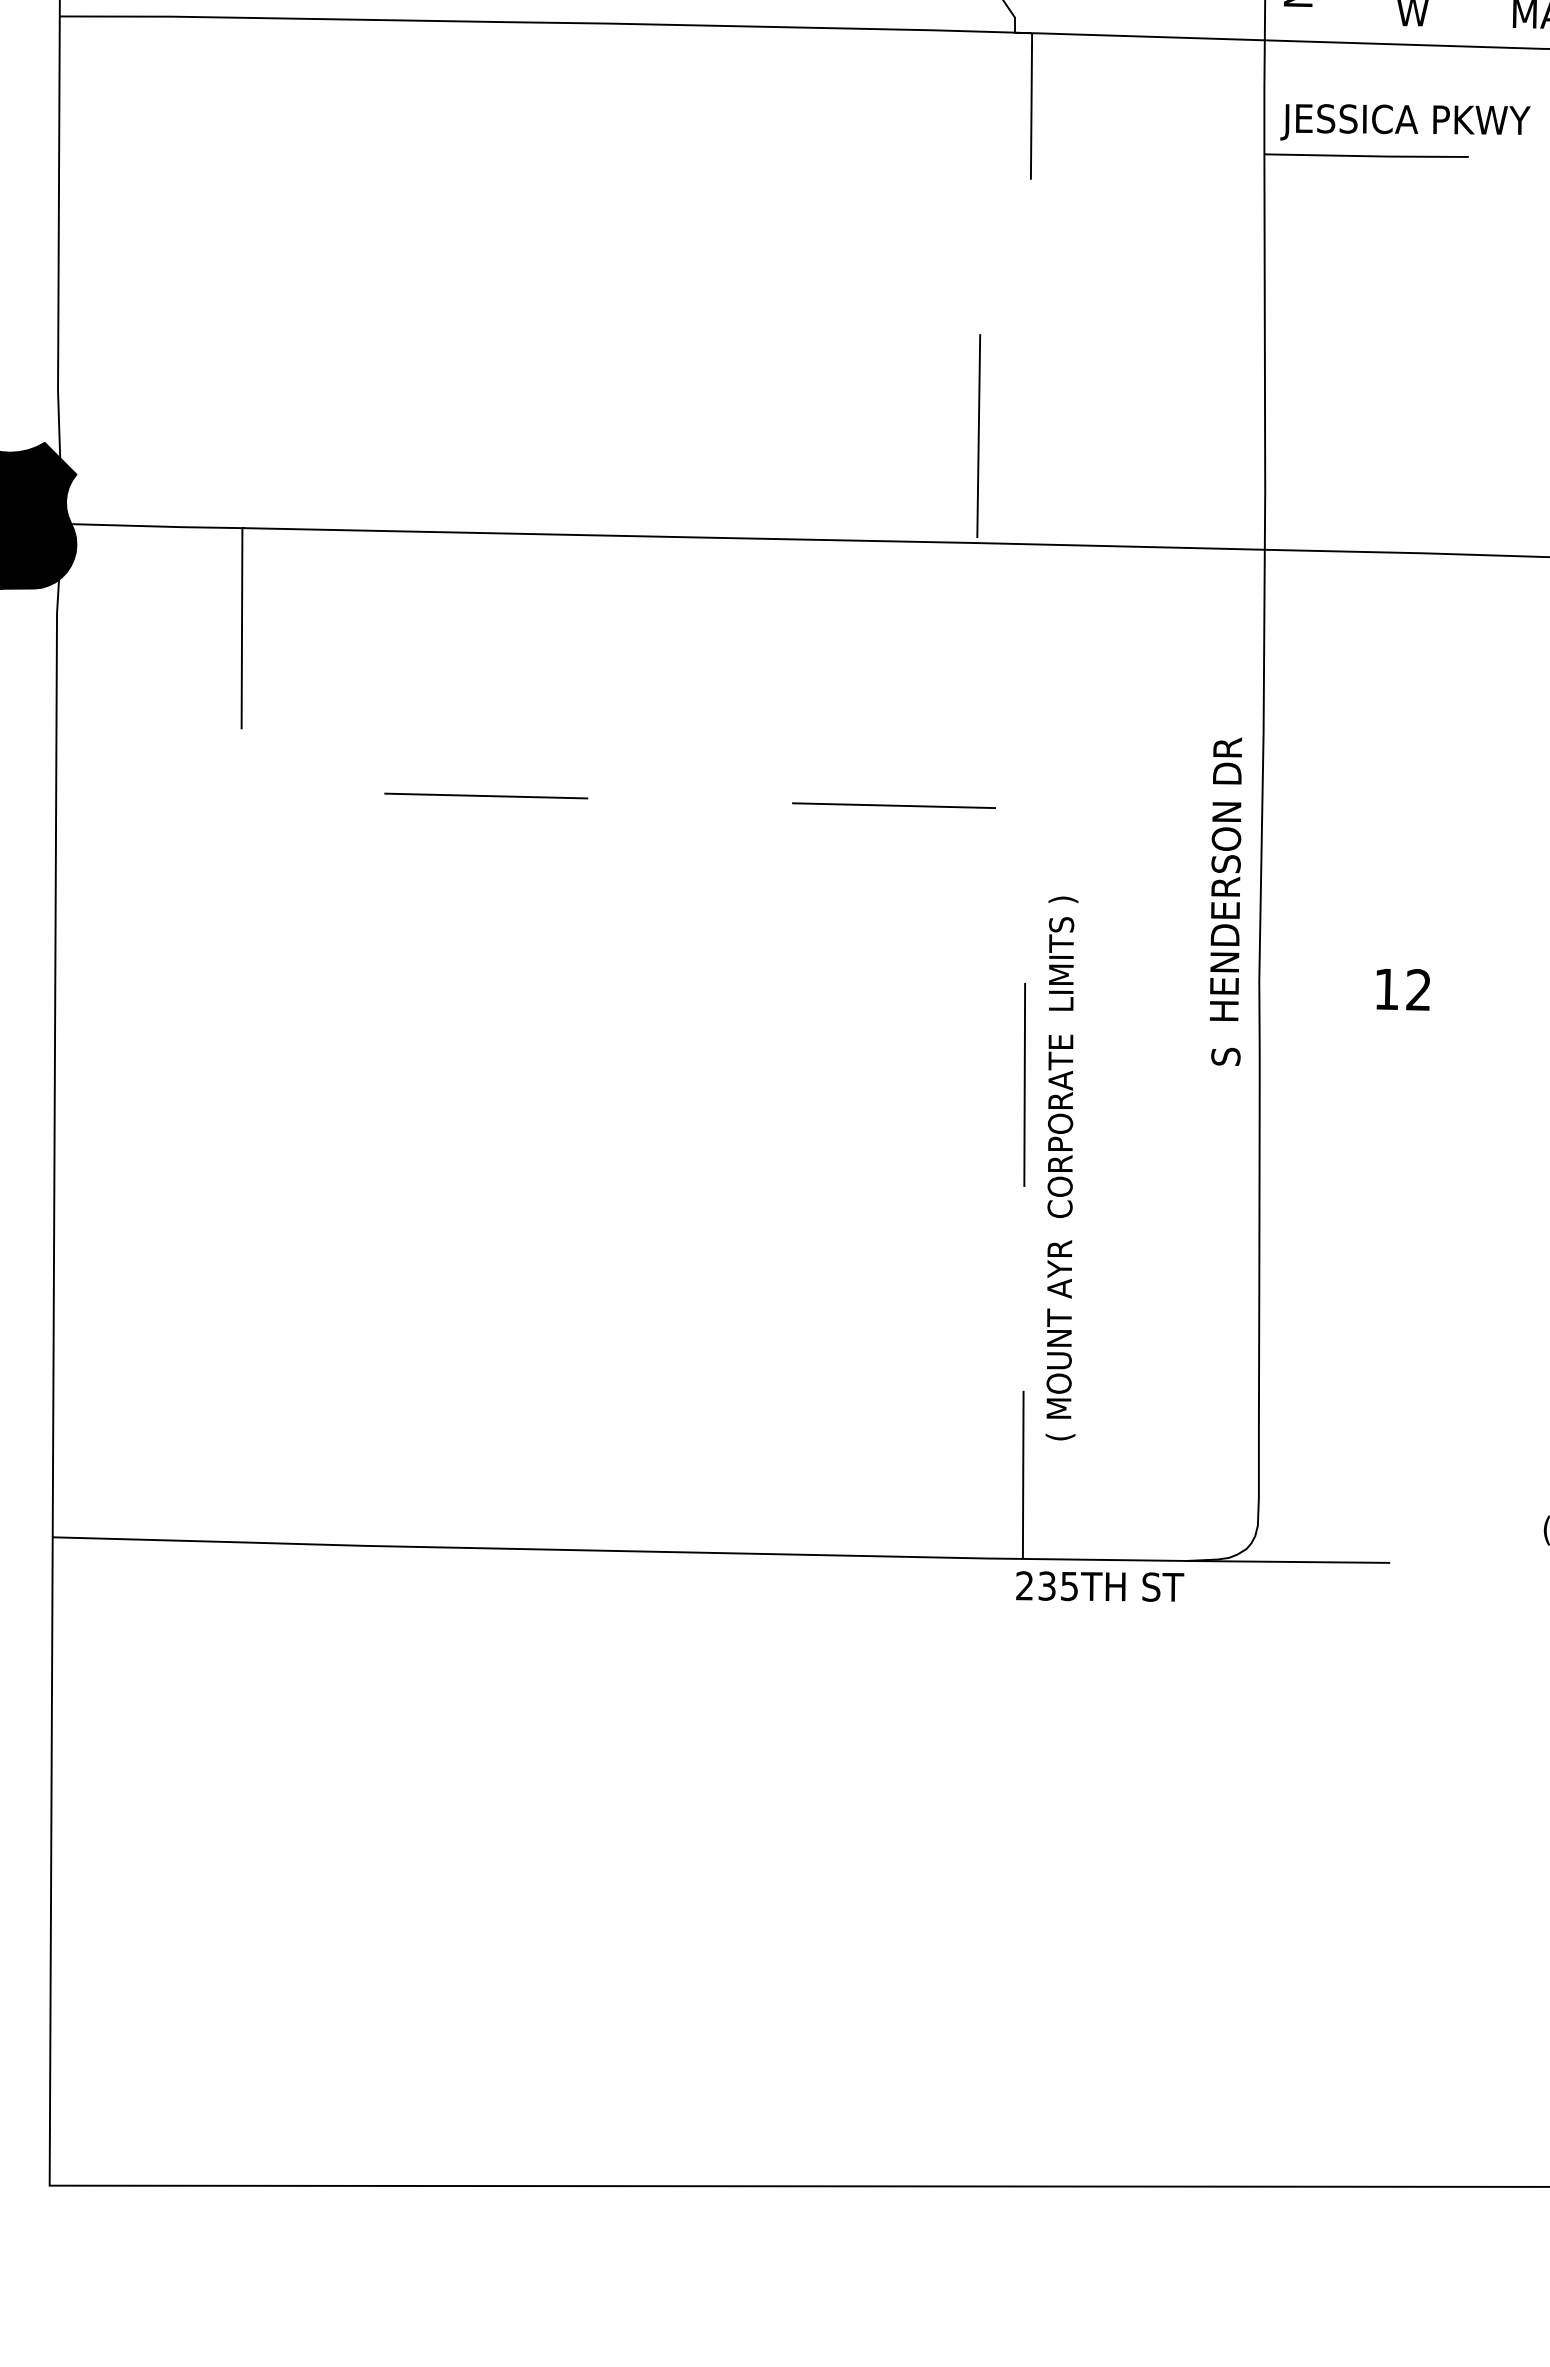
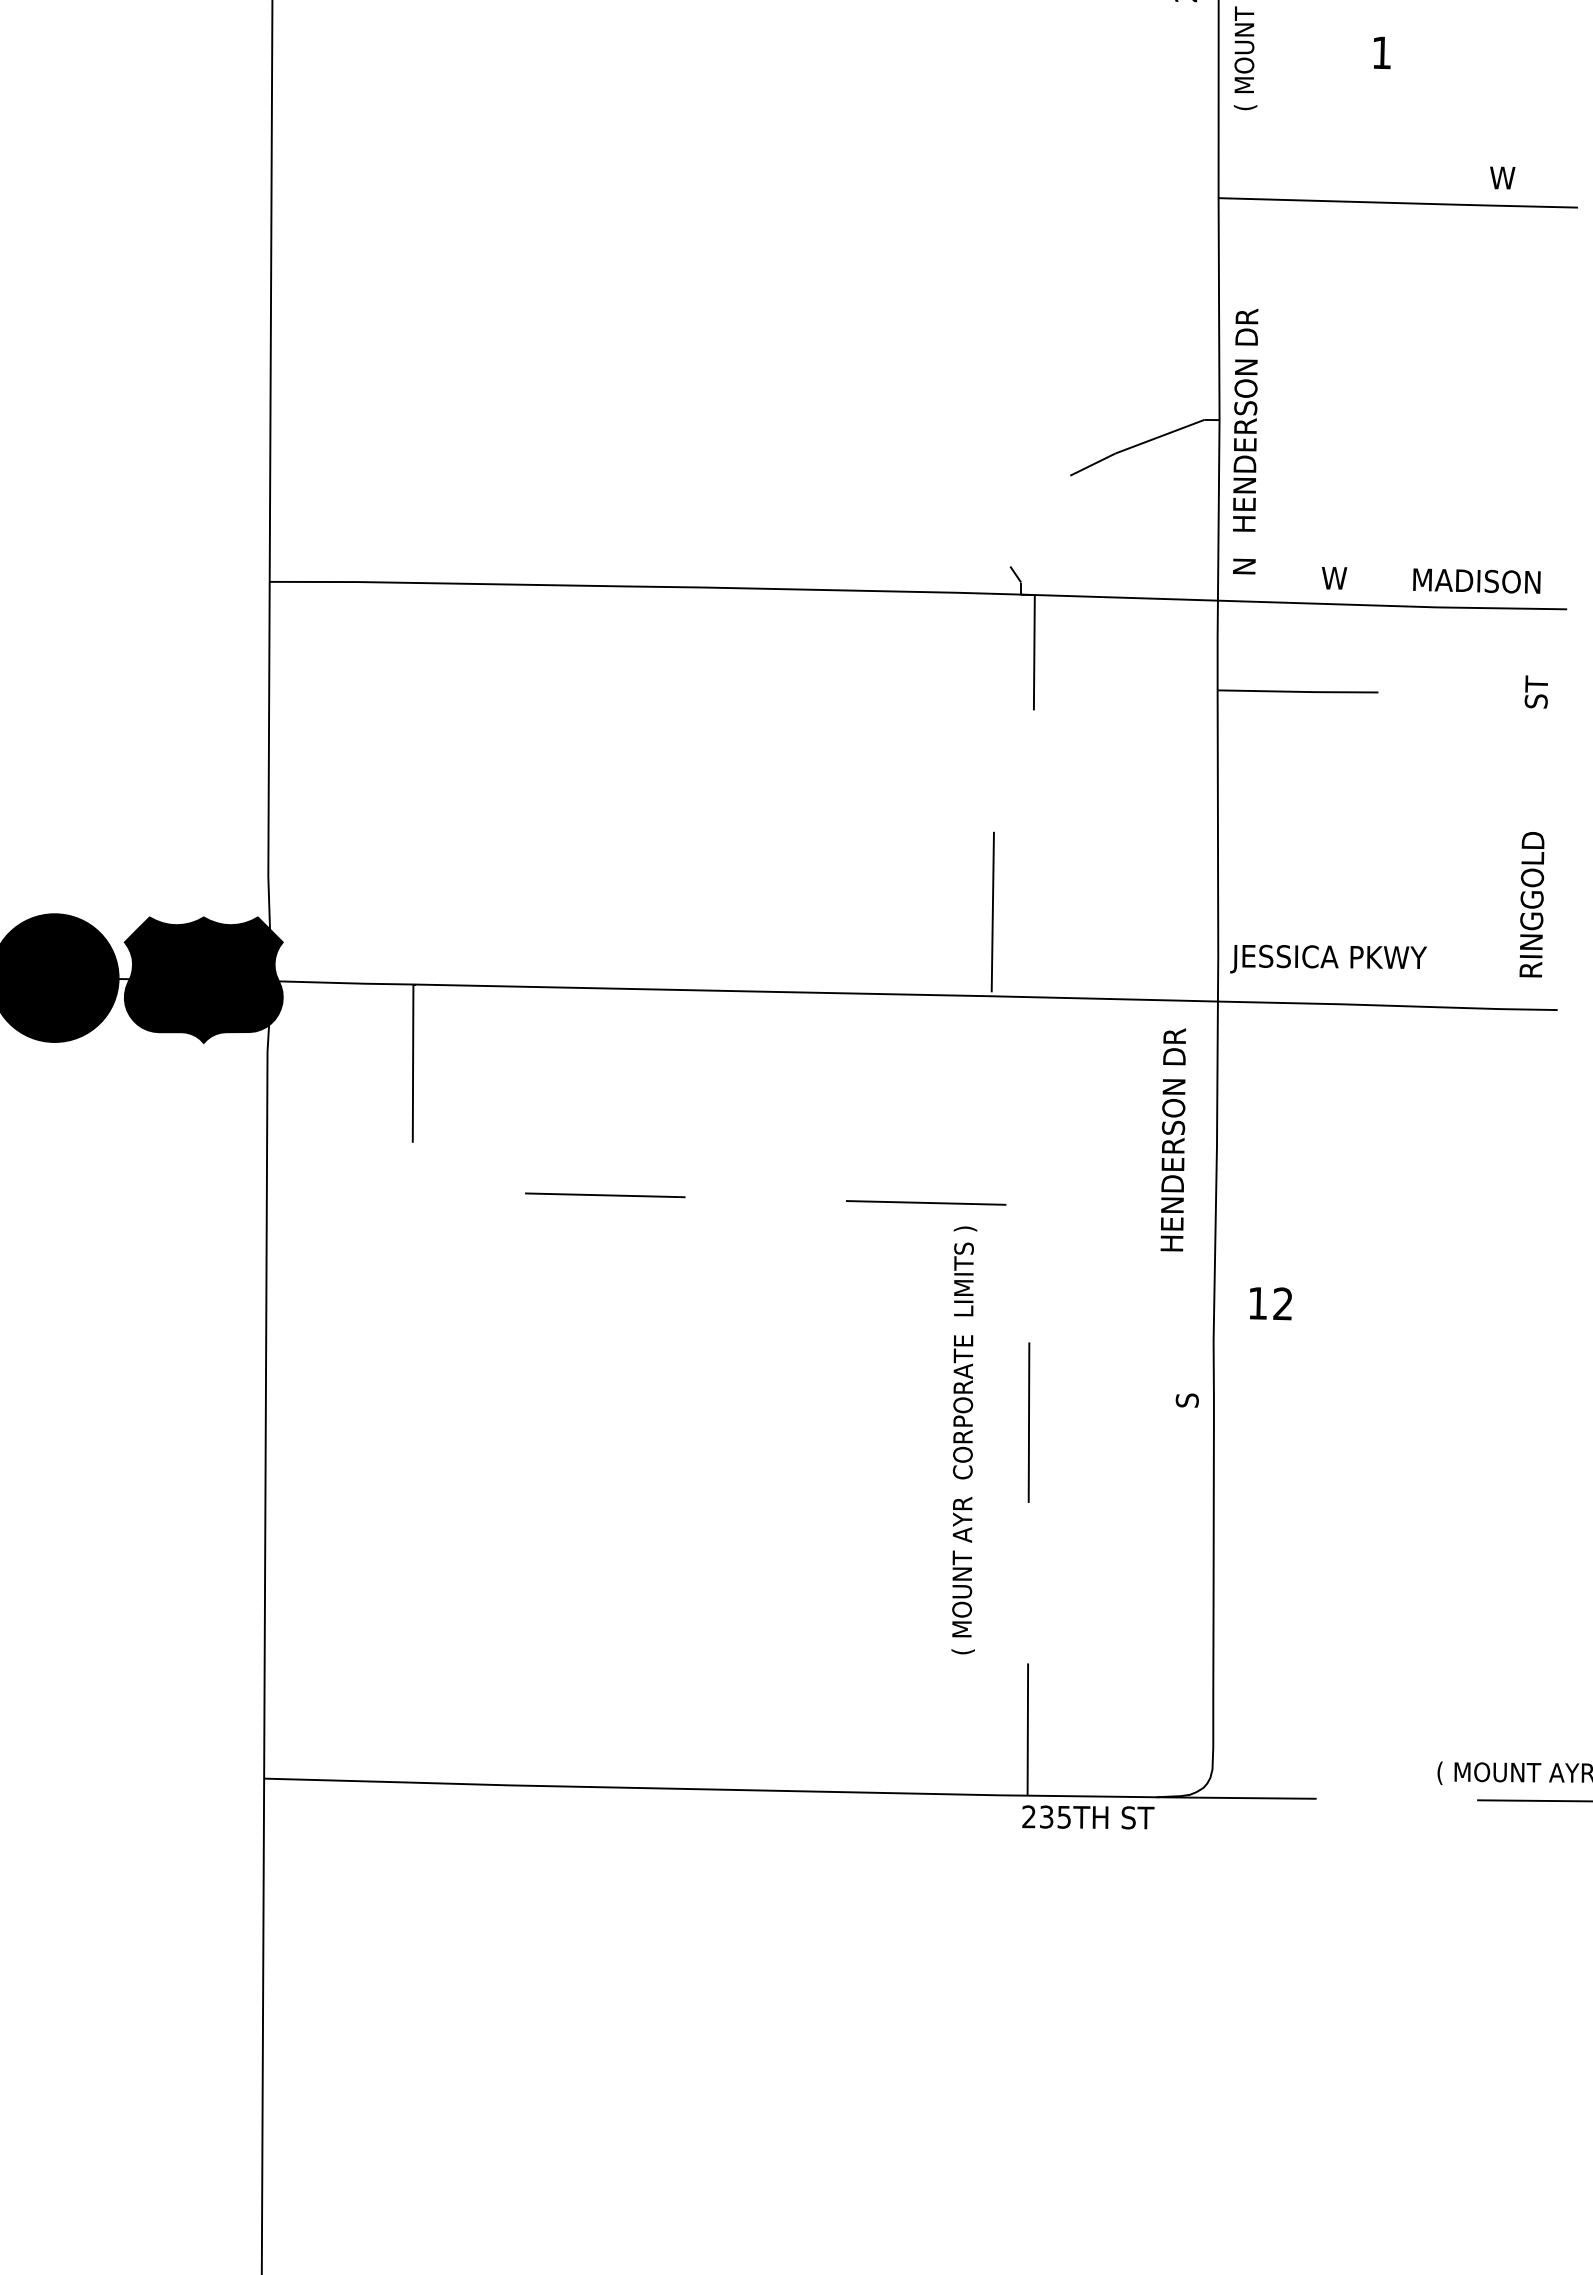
text: (1405, 121) -> (1328, 958), moved
text: (1224, 878) -> (1172, 1139), moved
text: (1402, 989) -> (1270, 1303), moved
text: (1062, 1168) -> (964, 1440), moved

